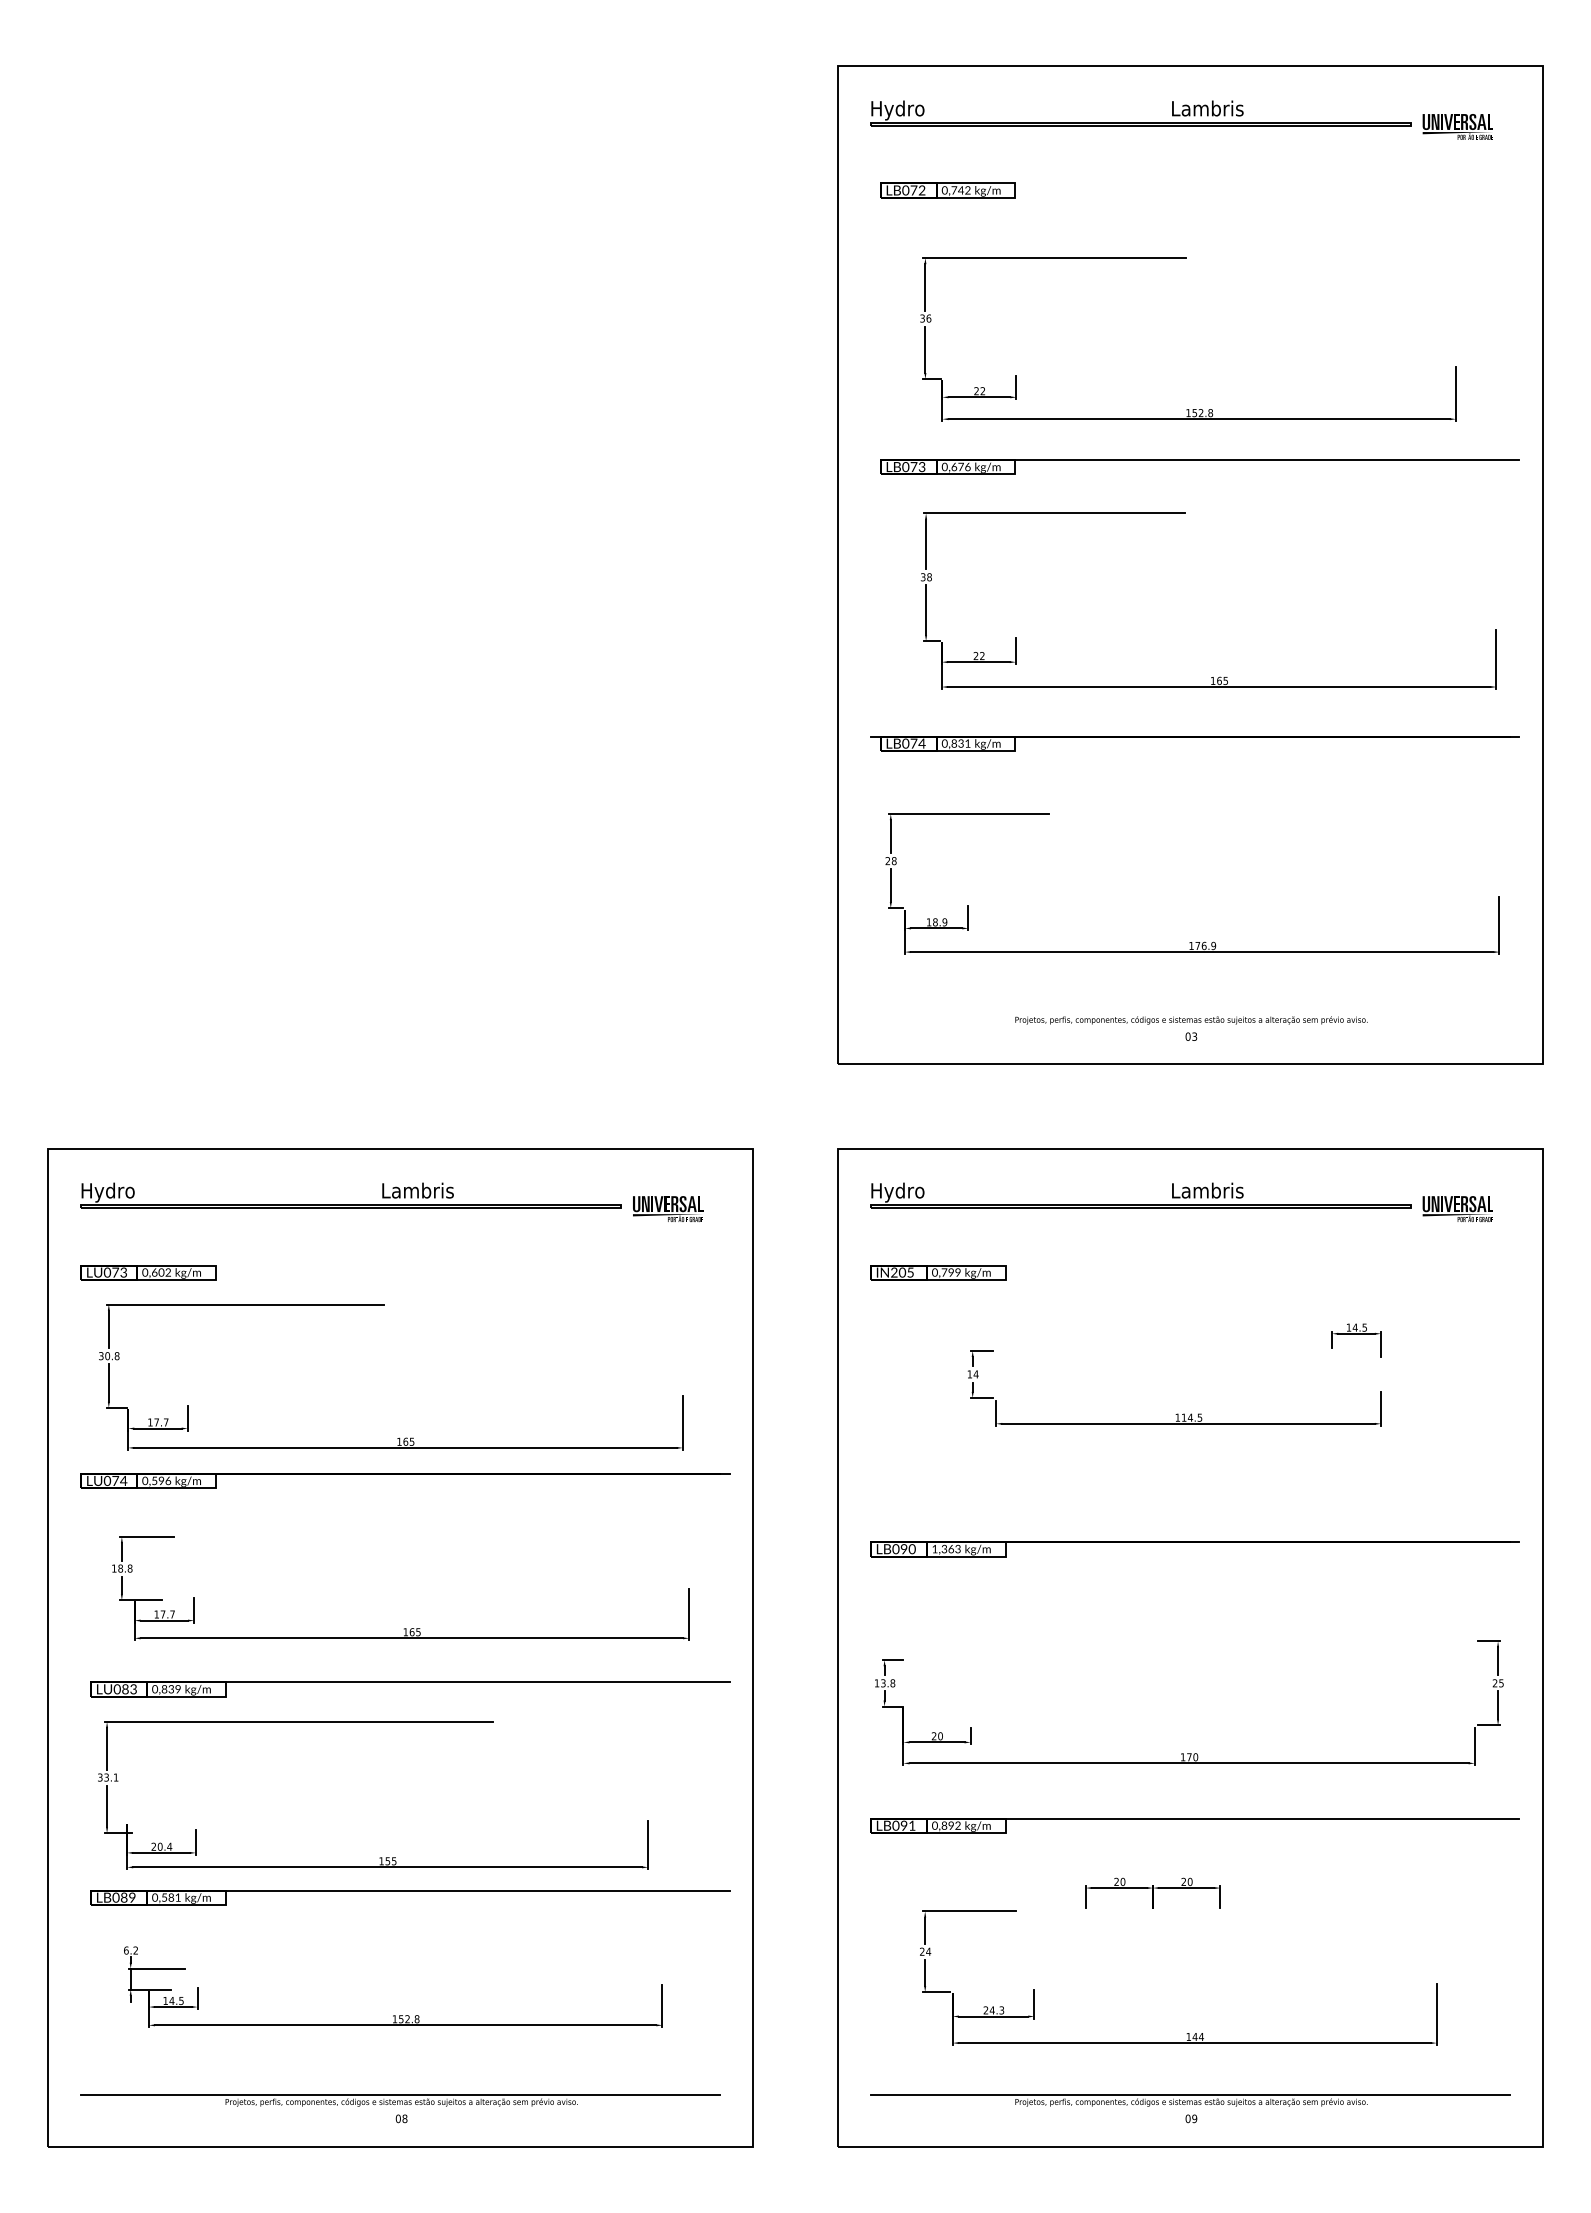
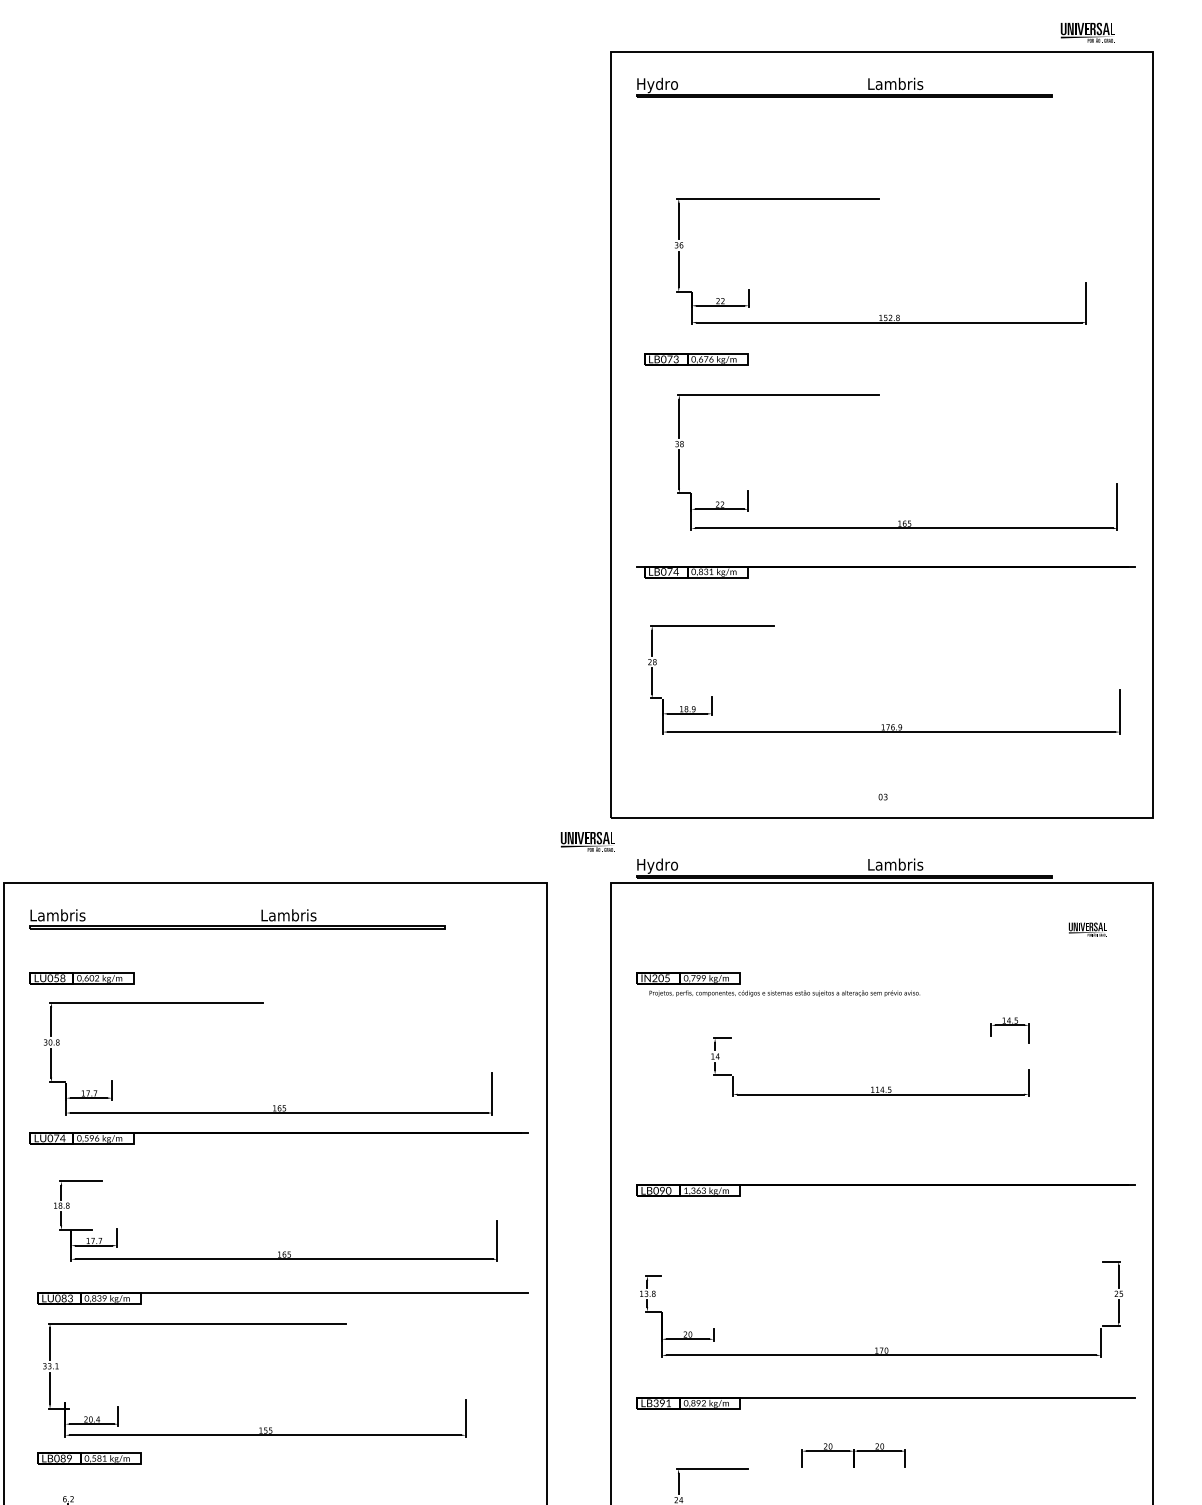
part: (1457, 126) -> (1087, 32), moved
part: (947, 190) -> (695, 146), removed
line: (1199, 460) -> (889, 354), removed
text: (1191, 1020) -> (784, 993), moved
text: (118, 1192) -> (58, 916), Hydro -> Lambris
part: (1140, 1204) -> (844, 875), moved
part: (668, 1208) -> (588, 841), moved
part: (1457, 1209) -> (1087, 929), size x0.7
text: (119, 1272) -> (59, 978), LU073 -> LU058
text: (895, 1825) -> (655, 1403), LB091 -> LB391
line: (410, 1890) -> (283, 1453), removed

